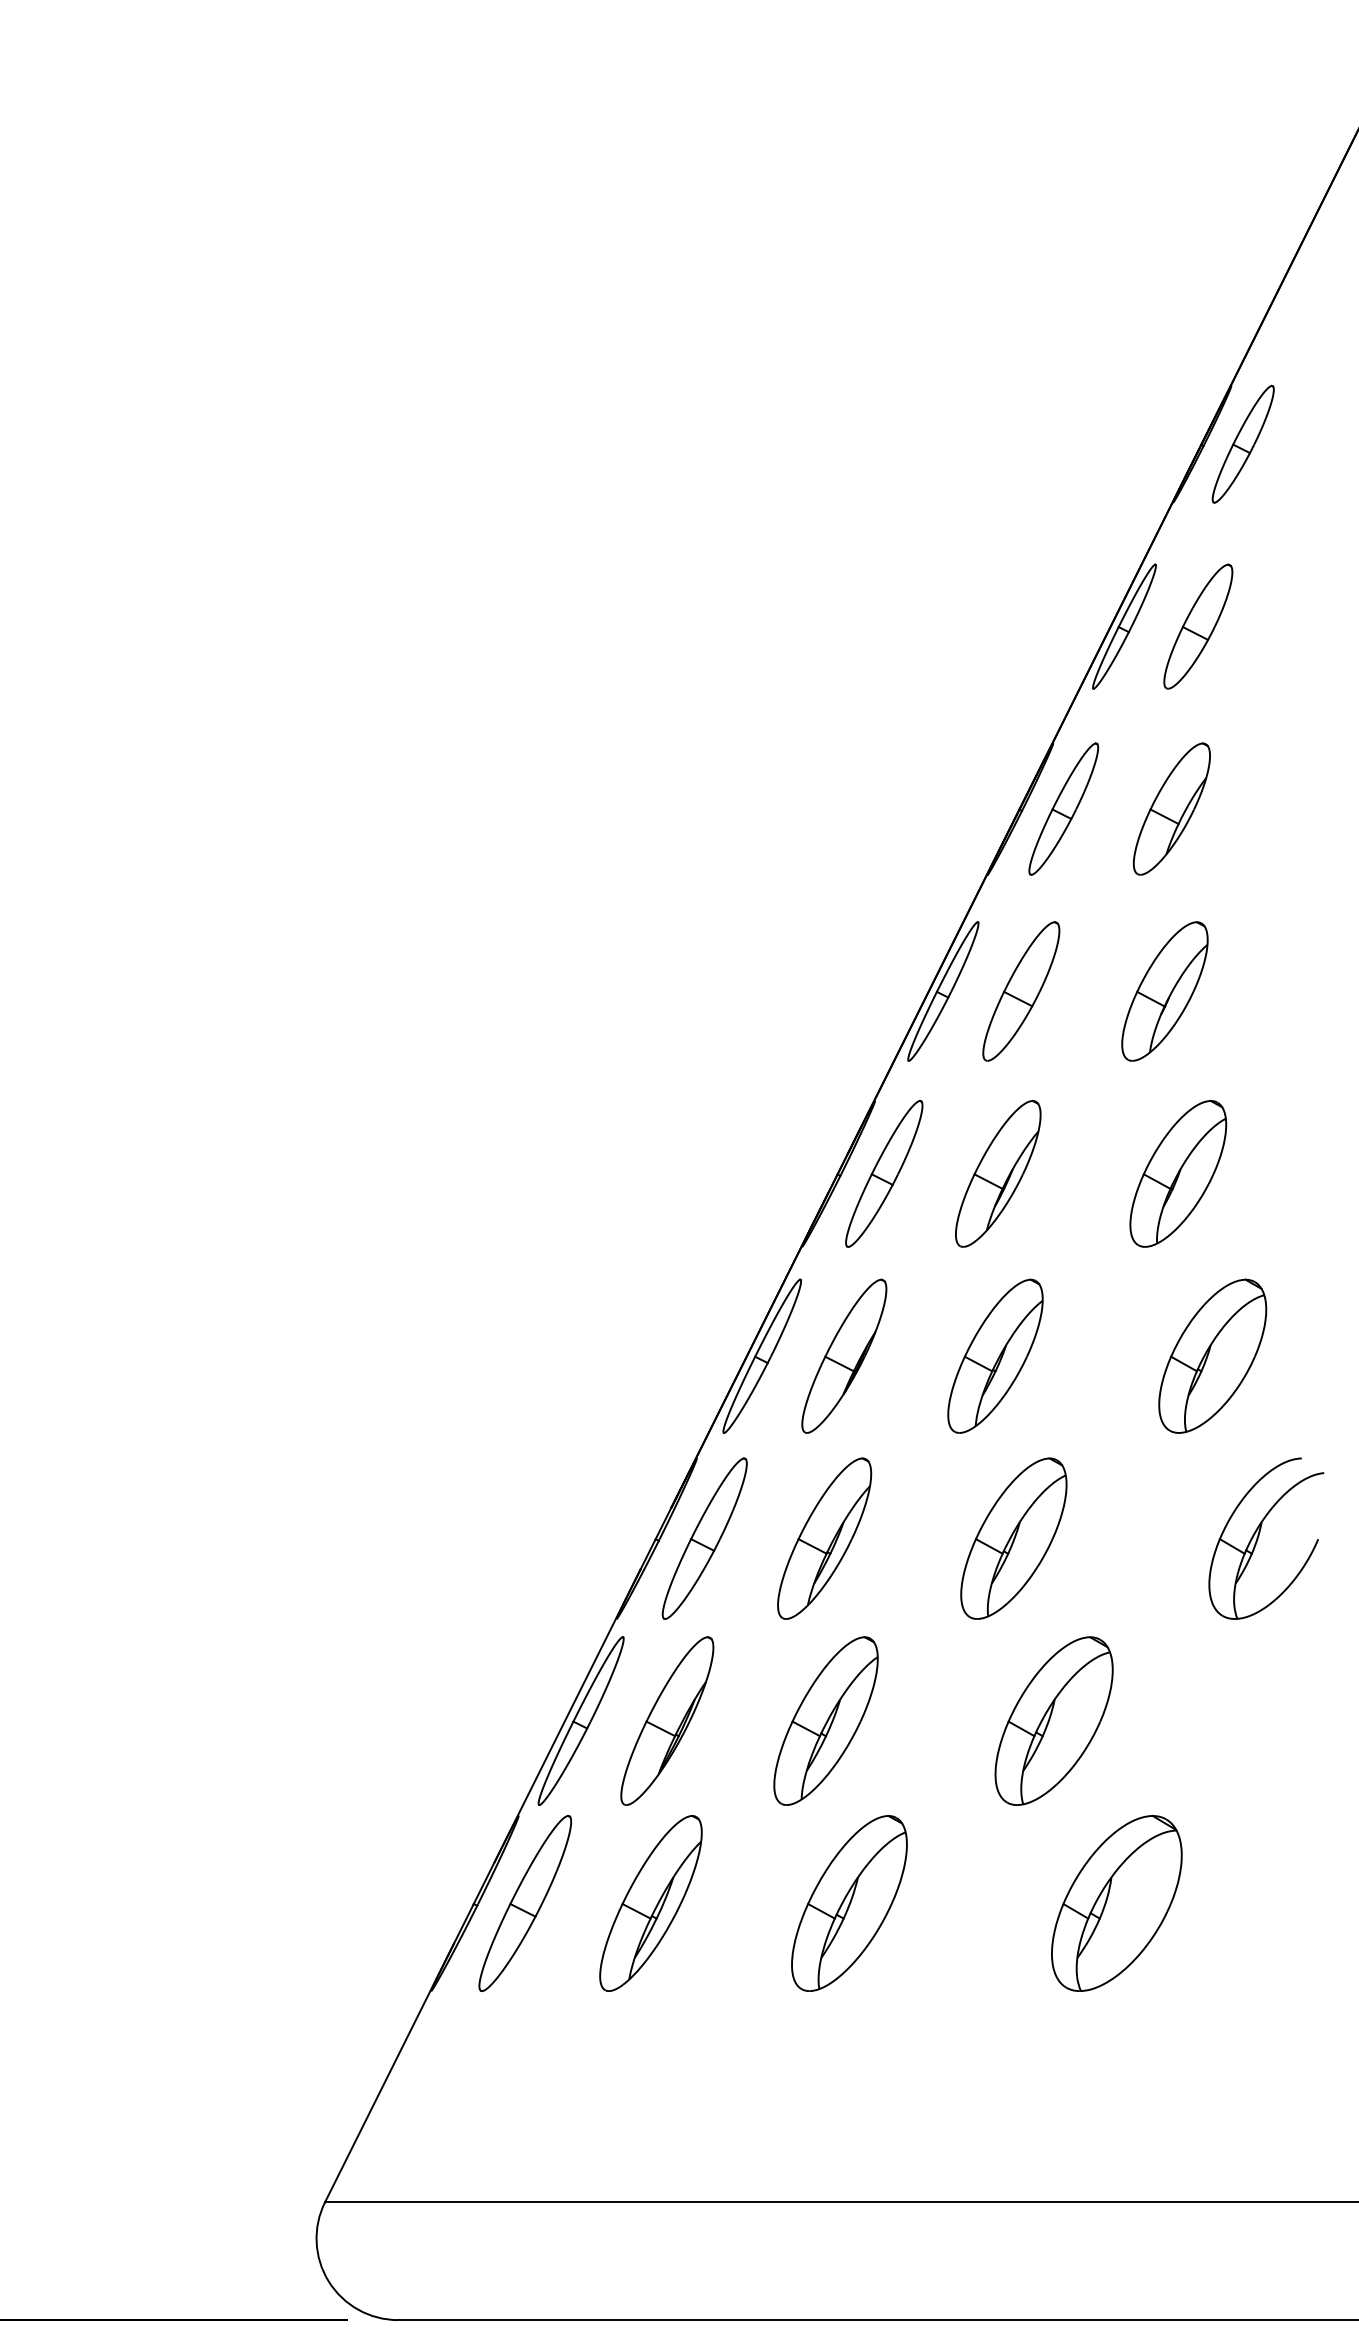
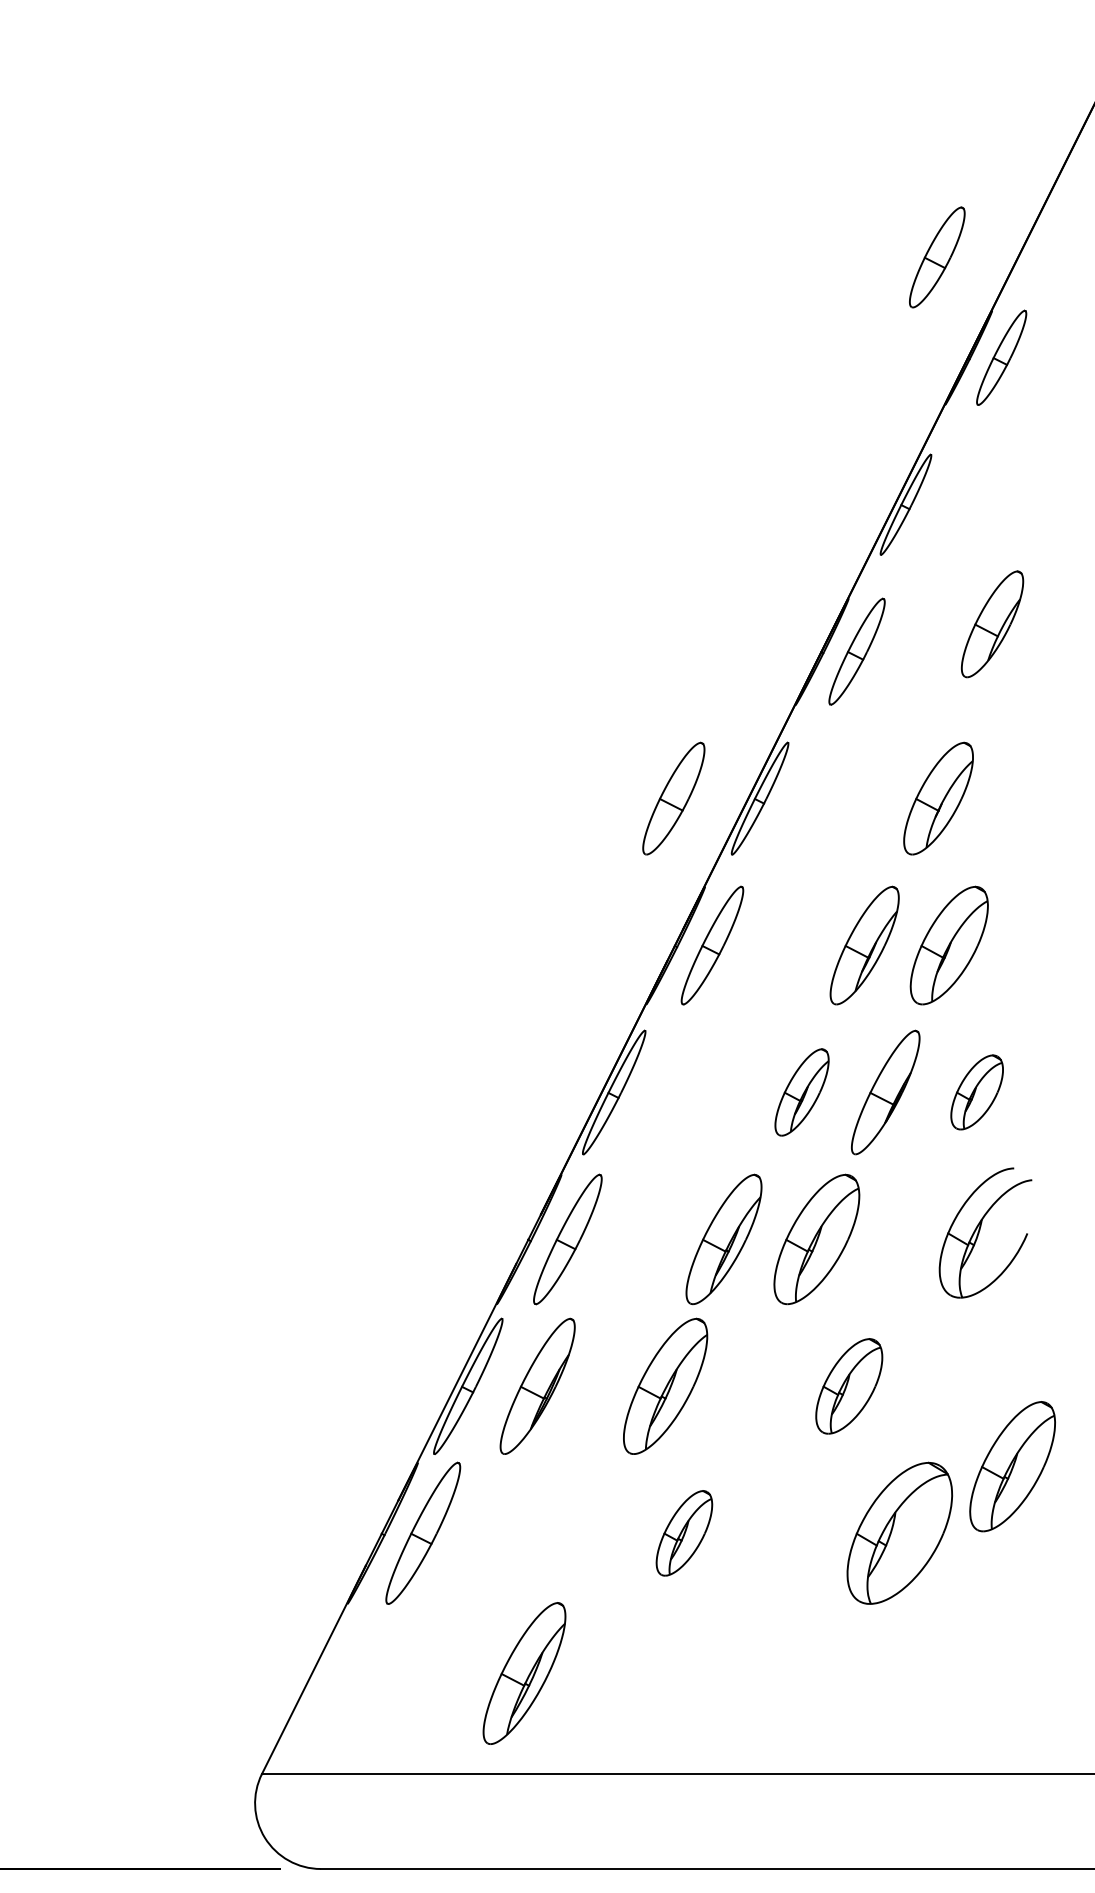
part: (1198, 626) -> (937, 257), moved
part: (1171, 808) -> (992, 623), moved
part: (1021, 991) -> (673, 798), moved
part: (998, 1173) -> (864, 945), moved
part: (844, 1355) -> (885, 1091), moved
part: (995, 1355) -> (802, 1091), size x0.7
part: (1212, 1355) -> (976, 1091), size x0.6
part: (1259, 1536) -> (980, 1231), moved
part: (824, 1538) -> (723, 1239), moved
part: (1053, 1720) -> (848, 1385), size x0.7
part: (1256, 1820) -> (1012, 1466), added
part: (650, 1903) -> (524, 1673), moved
part: (849, 1903) -> (684, 1533), size x0.6

